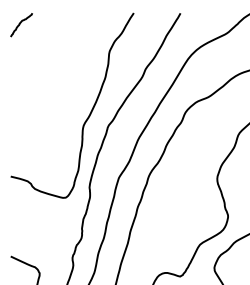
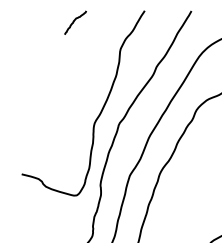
curve: (20, 24) -> (74, 22), moved

